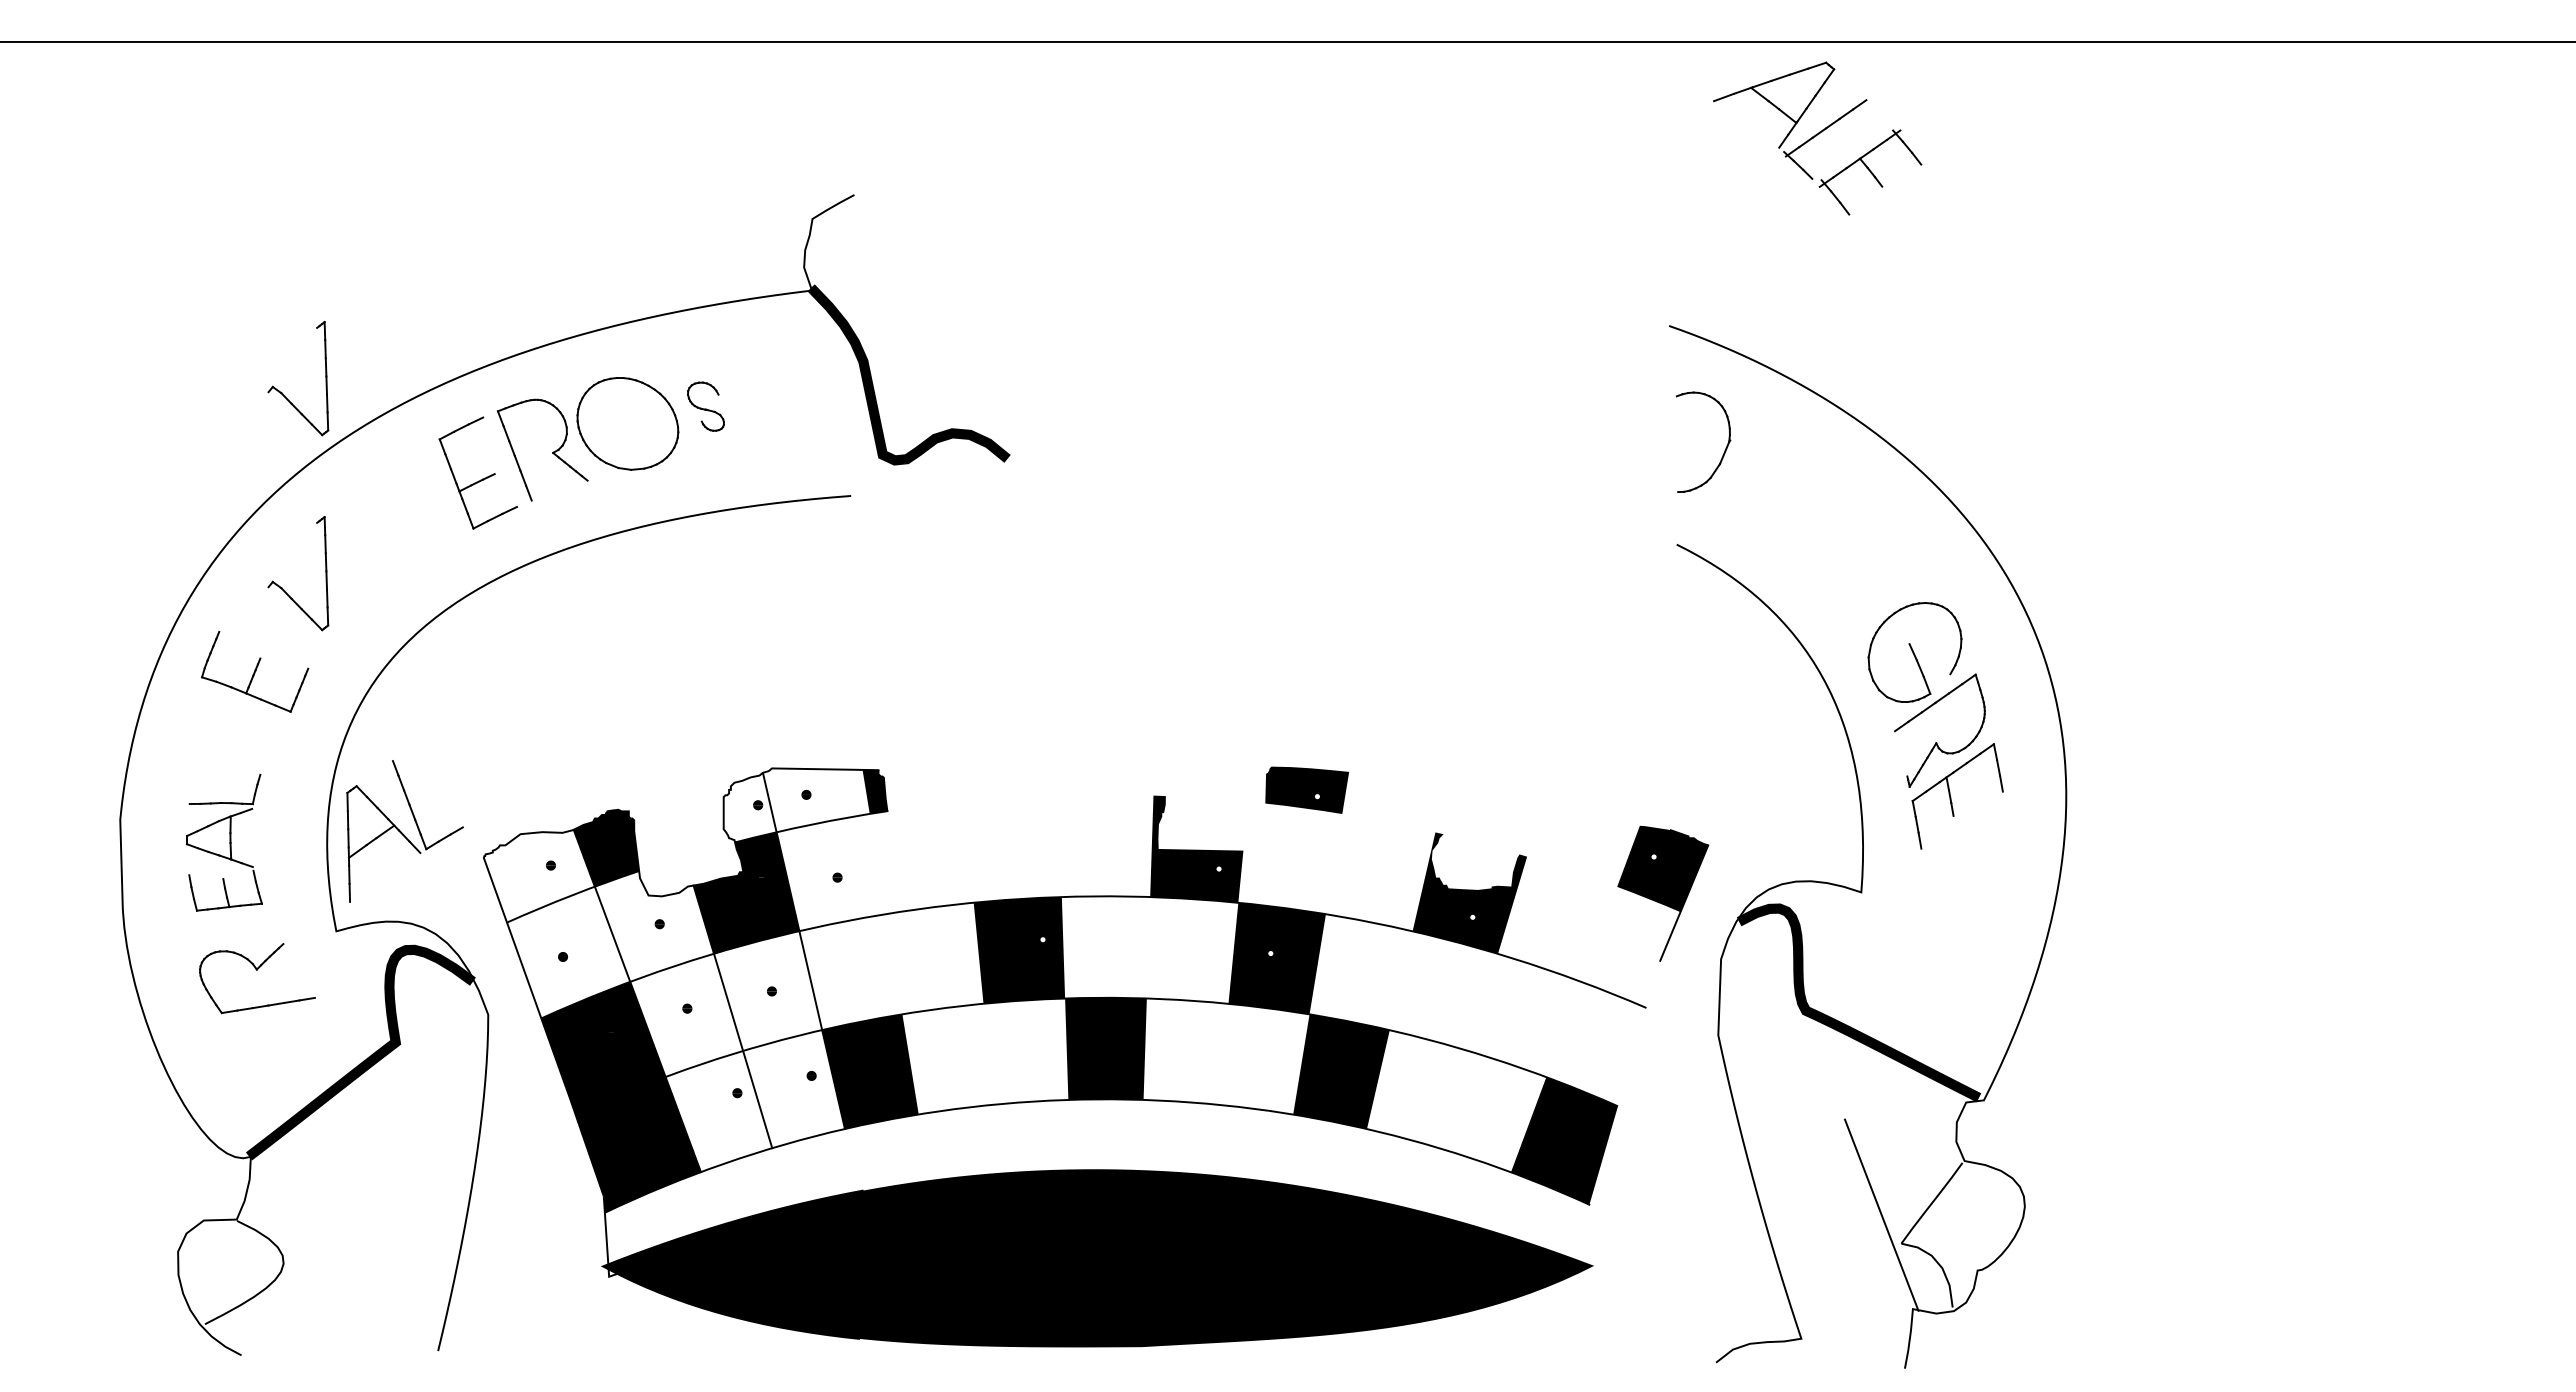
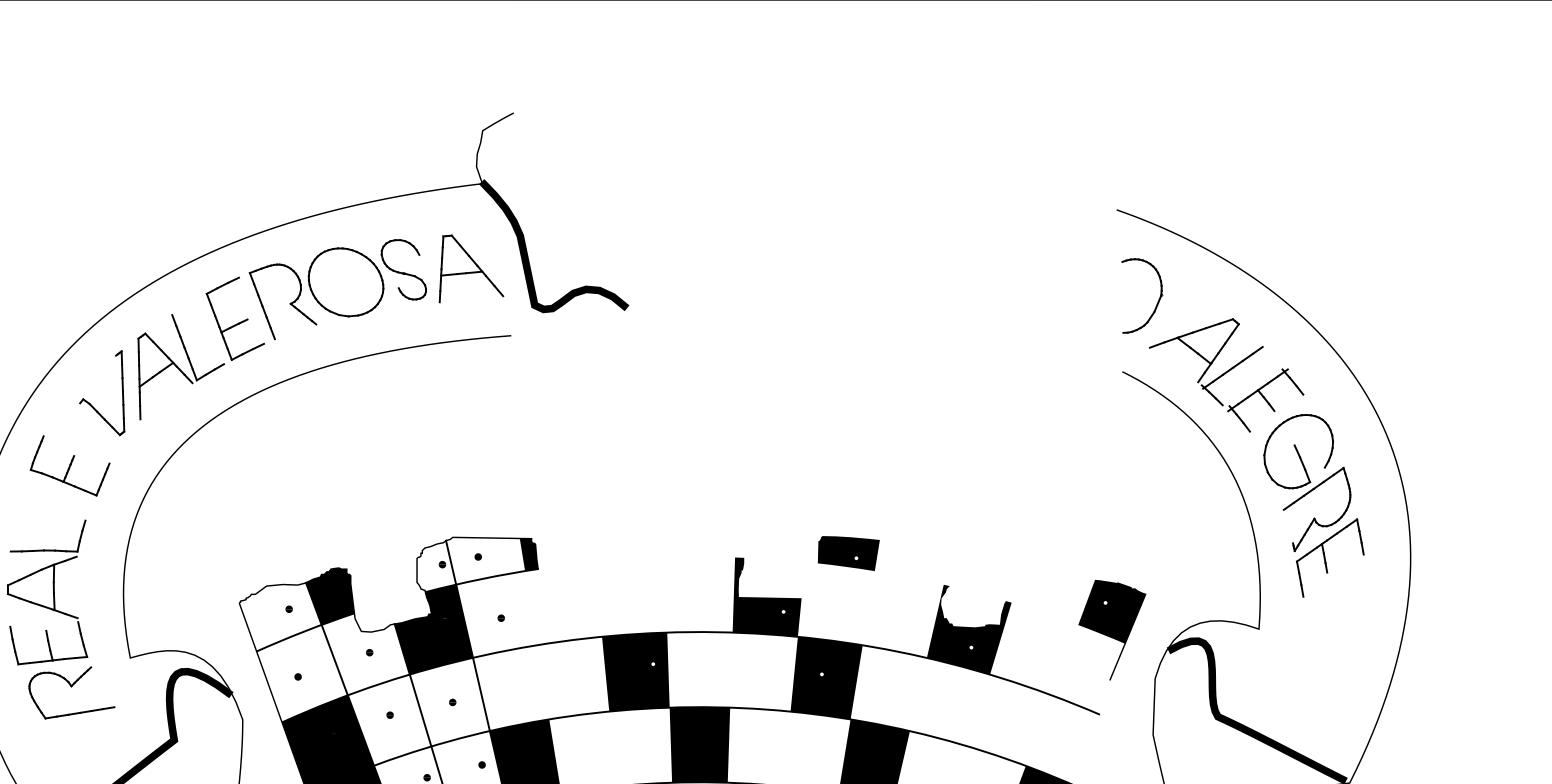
part: (1817, 138) -> (1226, 375), moved
part: (283, 393) -> (91, 259), removed
part: (797, 405) -> (471, 268), added
part: (705, 406) -> (403, 269), size x1.67
part: (404, 831) -> (180, 367), moved
part: (224, 842) -> (47, 592), size x1.43

